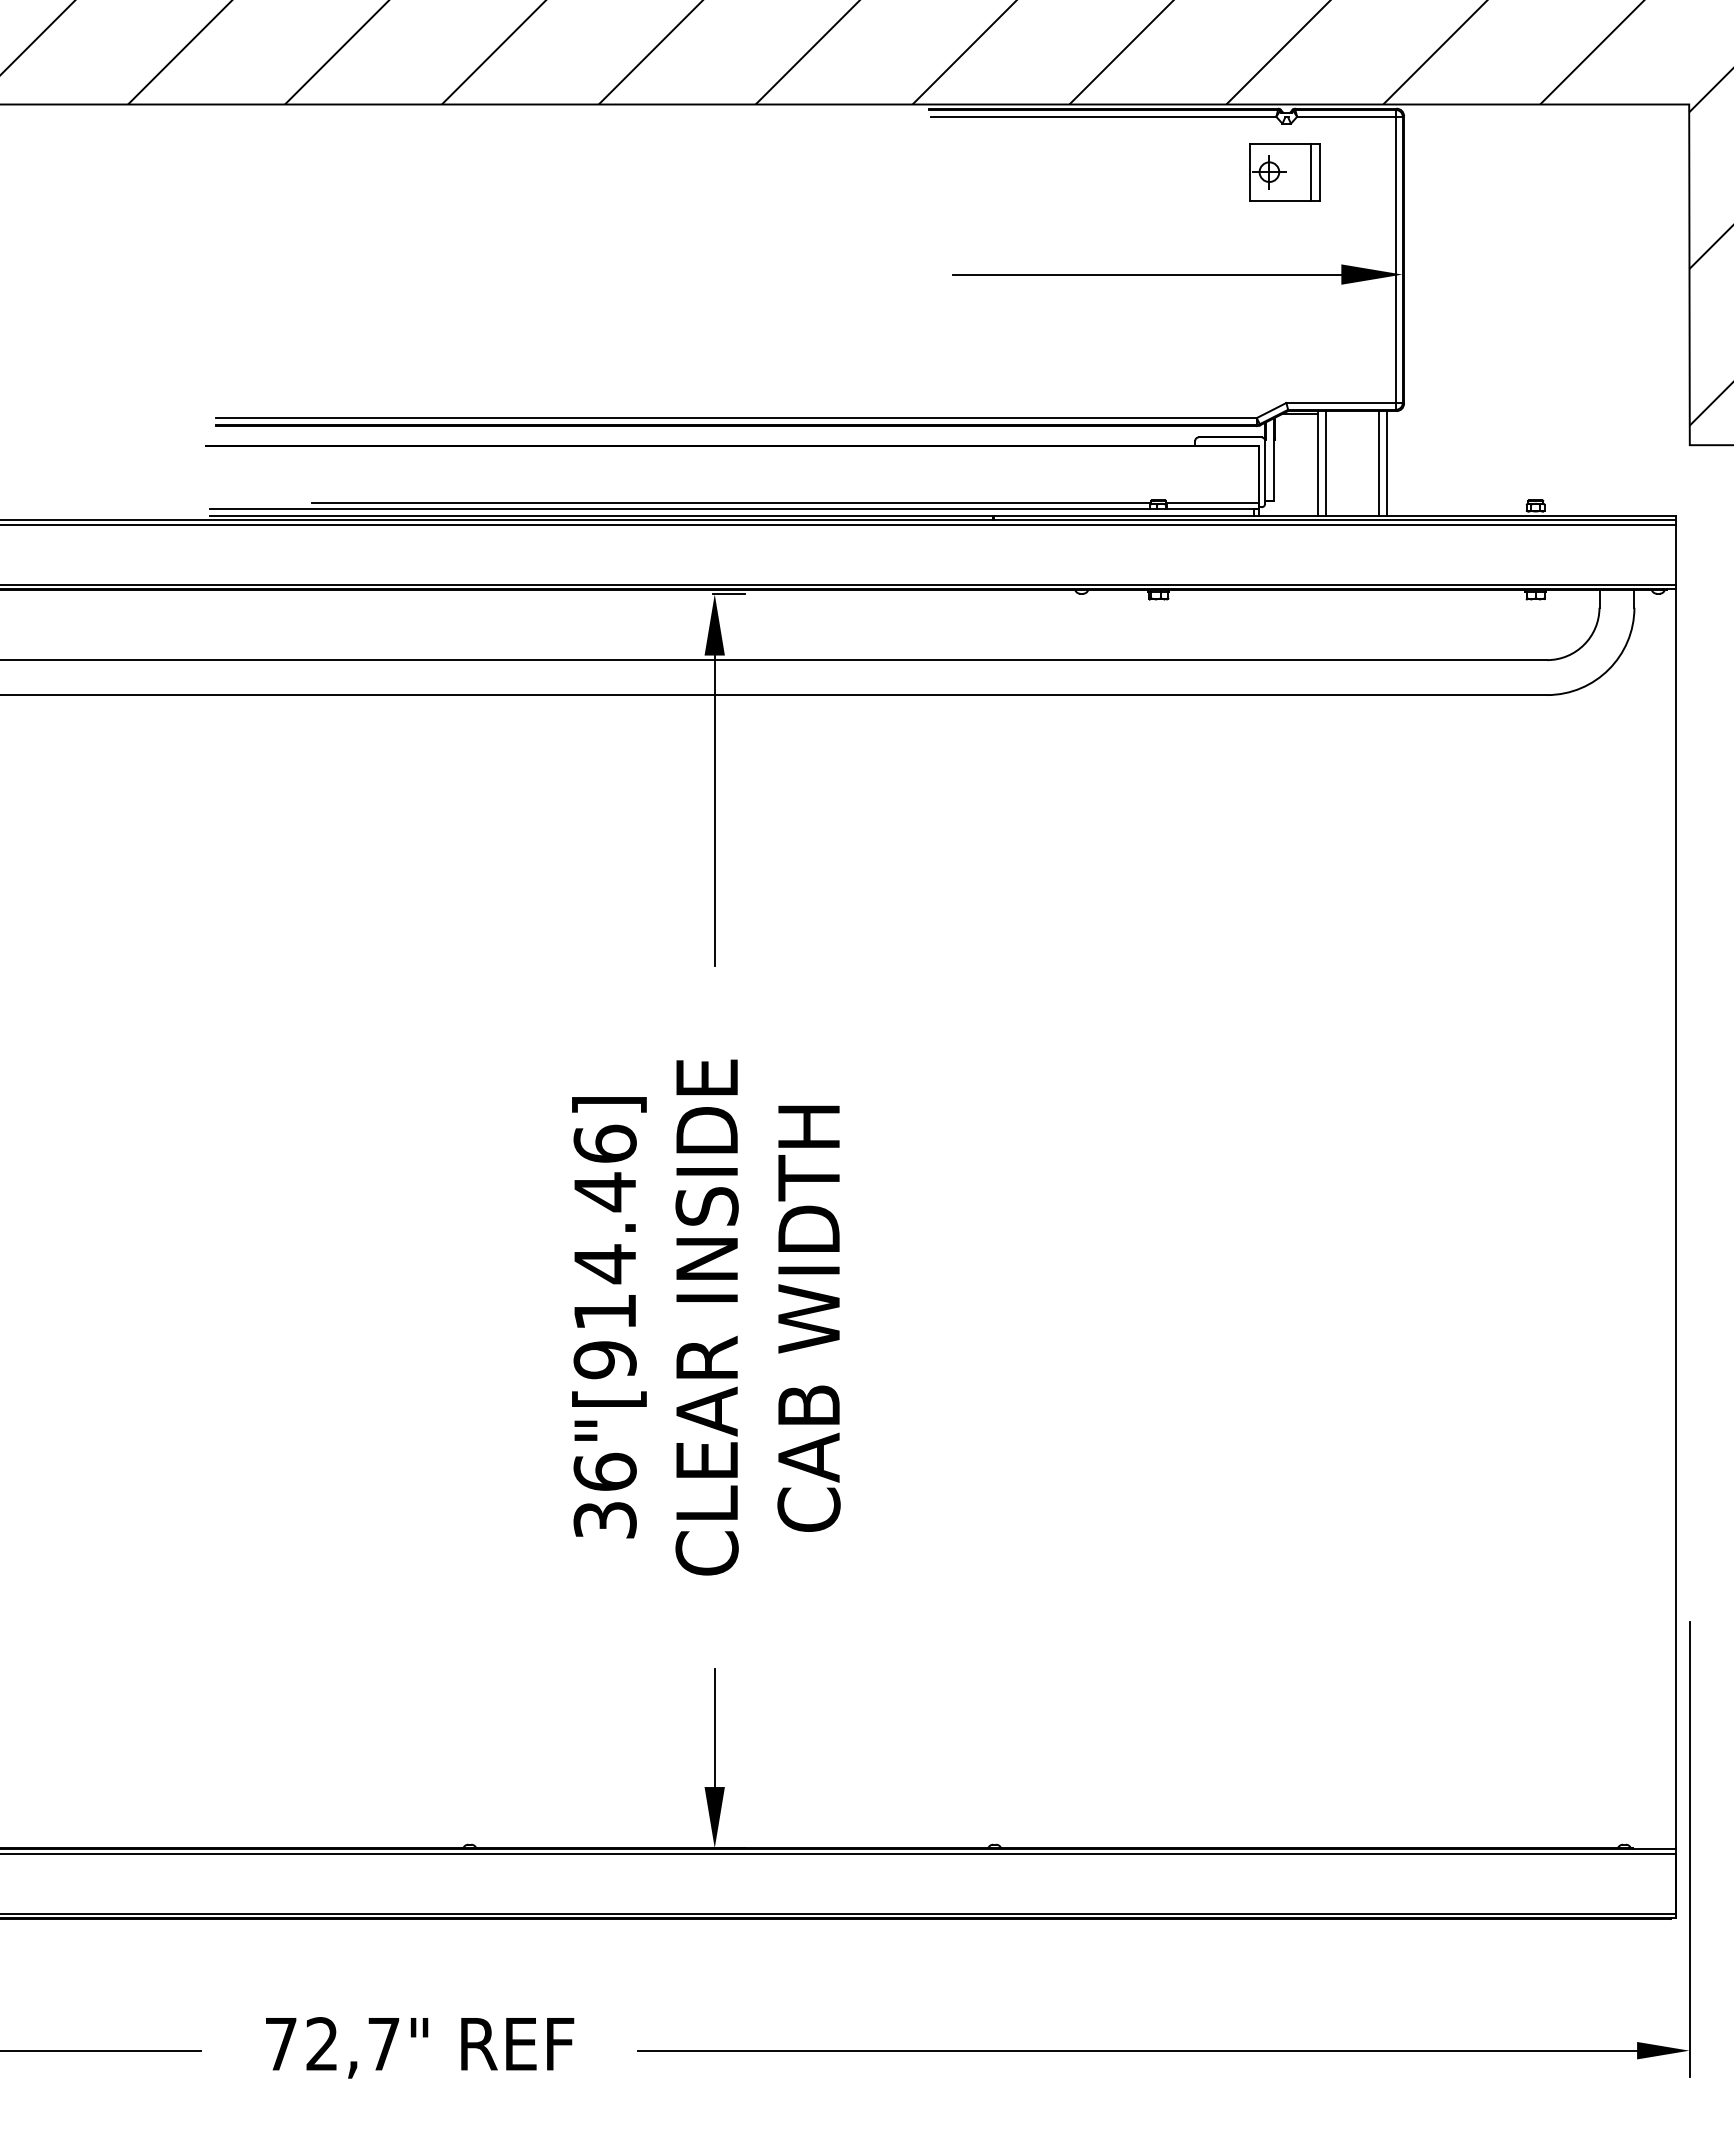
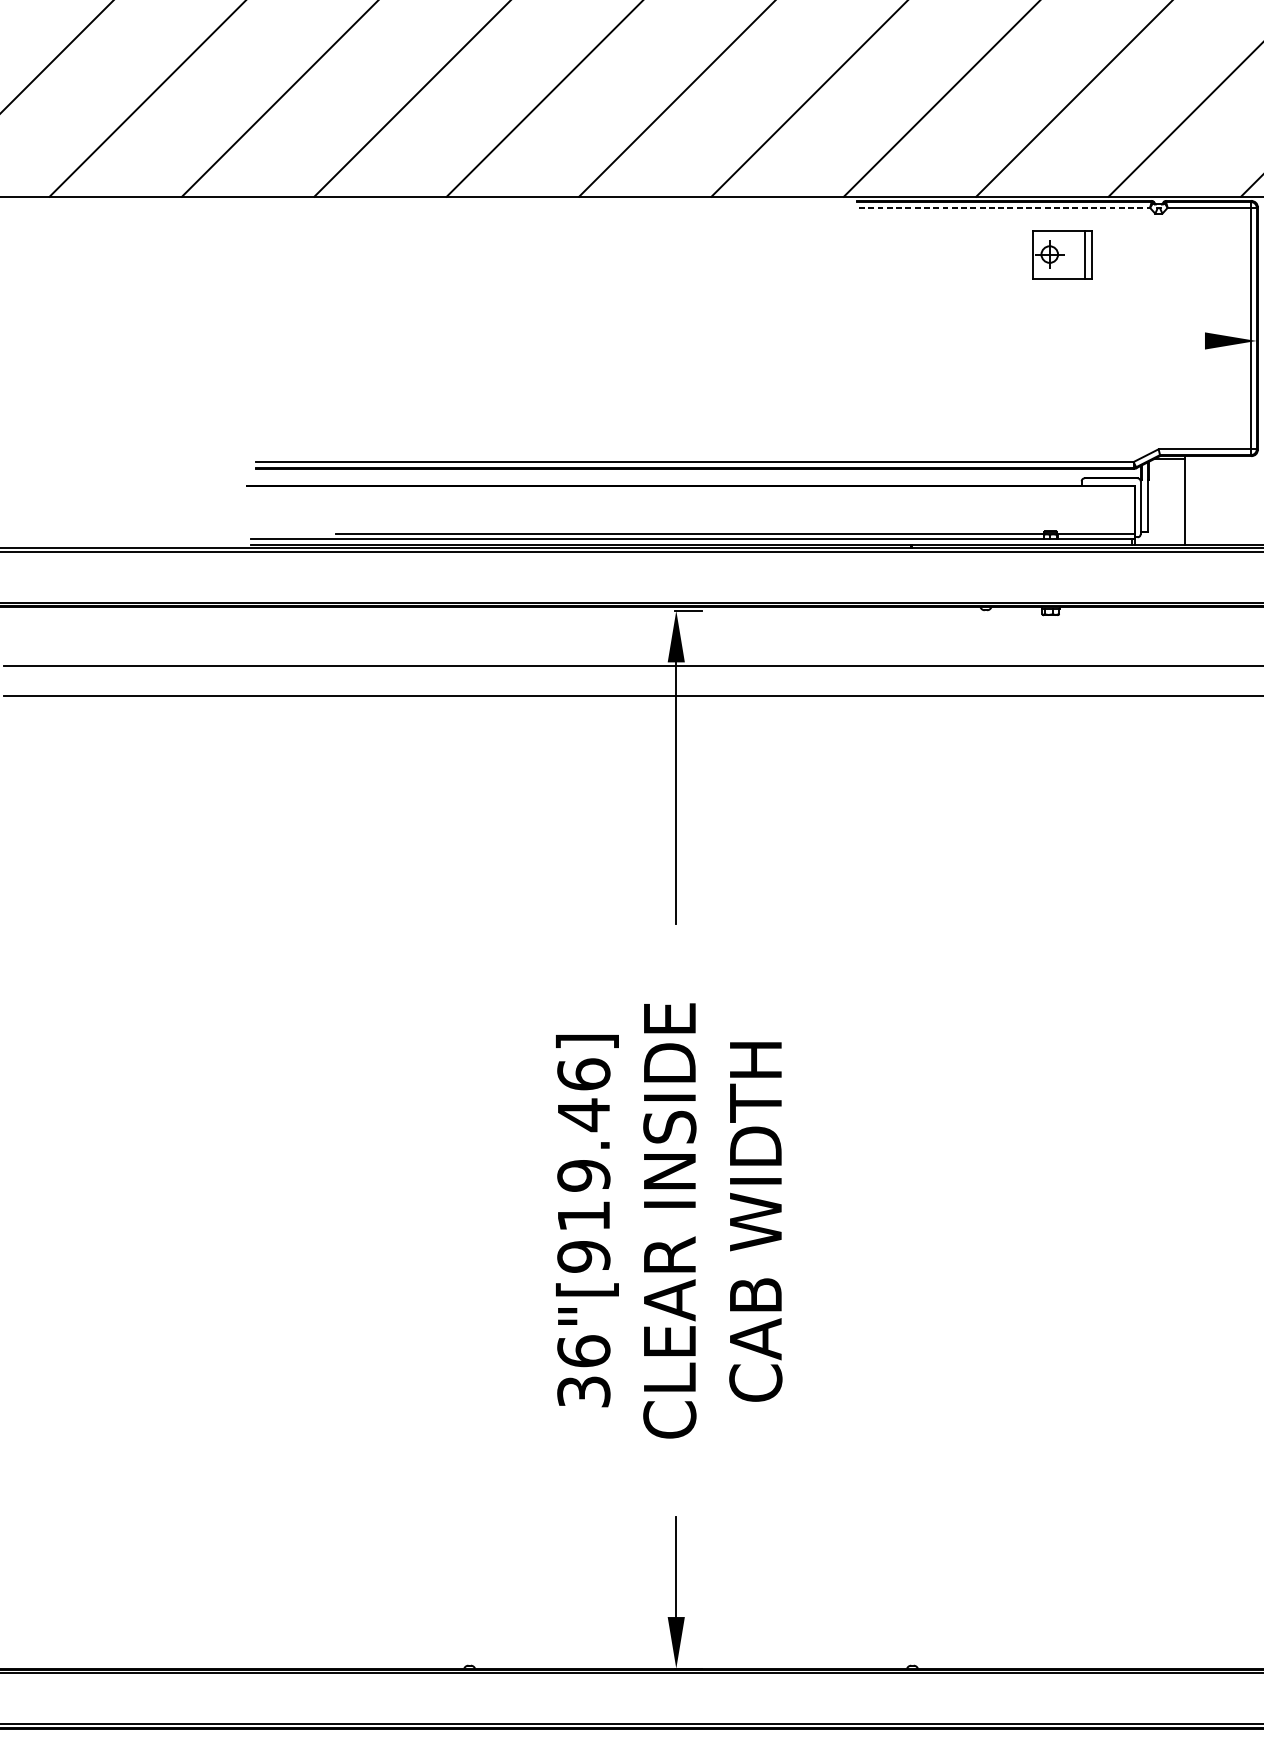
line: (1103, 116) -> (1004, 207), solid -> dashed
part: (1284, 172) -> (1062, 254), moved
line: (1146, 274) -> (1040, 340), removed
line: (1326, 463) -> (1192, 500), removed
line: (1378, 463) -> (1236, 500), removed
line: (1387, 463) -> (1243, 500), removed
text: (604, 1264) -> (583, 1176), 36"[914.46] -> 36"[919.46]

